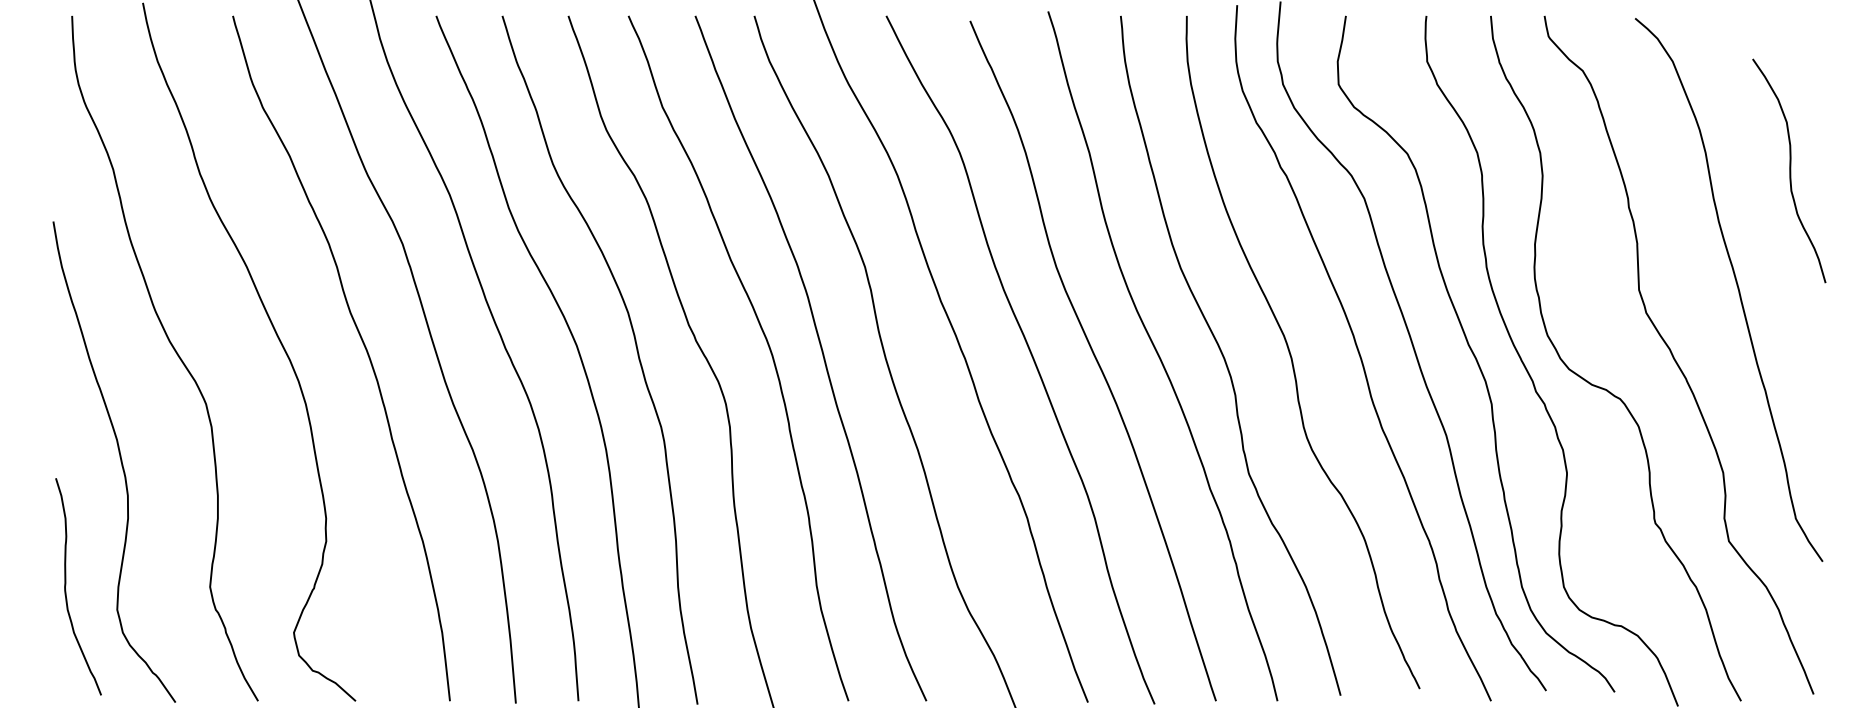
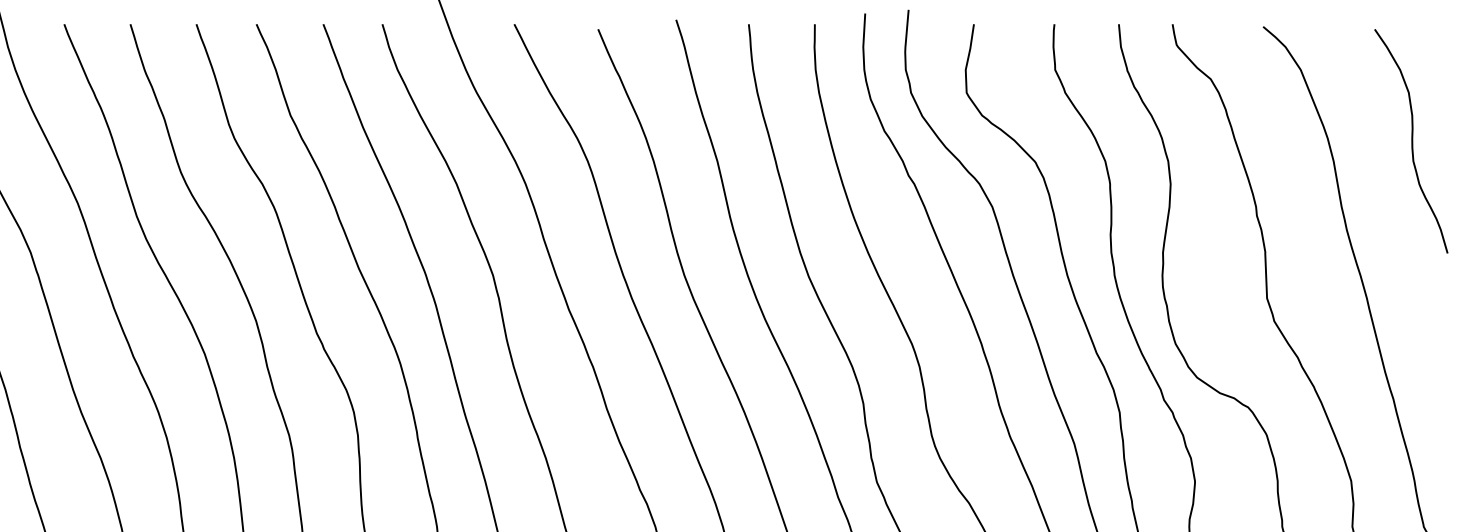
curve: (1789, 170) -> (1411, 140), moved

